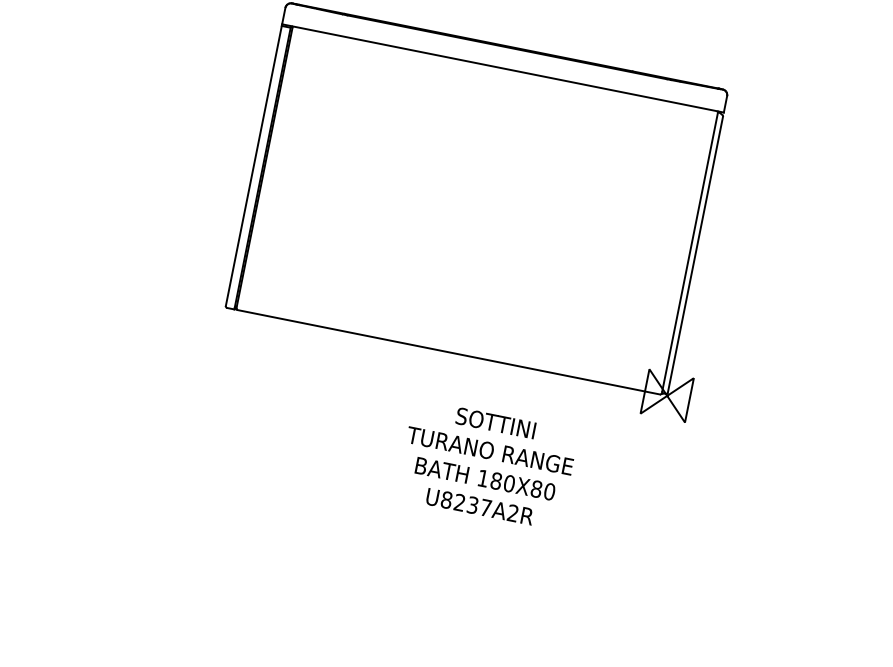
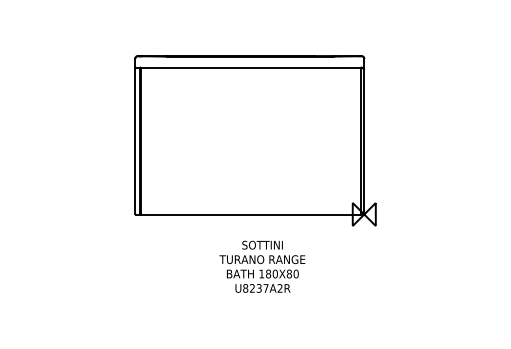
text: (487, 464) -> (262, 266), moved

